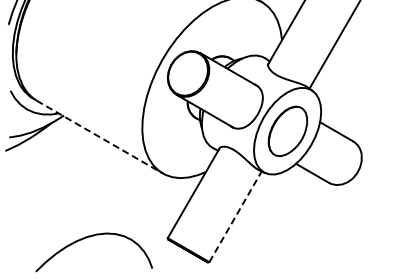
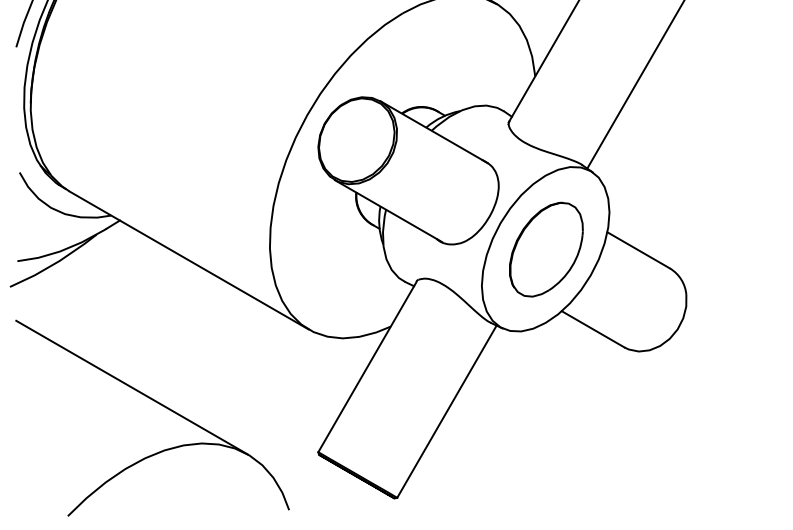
line: (99, 137) -> (188, 261), dashed -> solid
line: (69, 203) -> (131, 386), added
line: (235, 216) -> (446, 411), dashed -> solid

